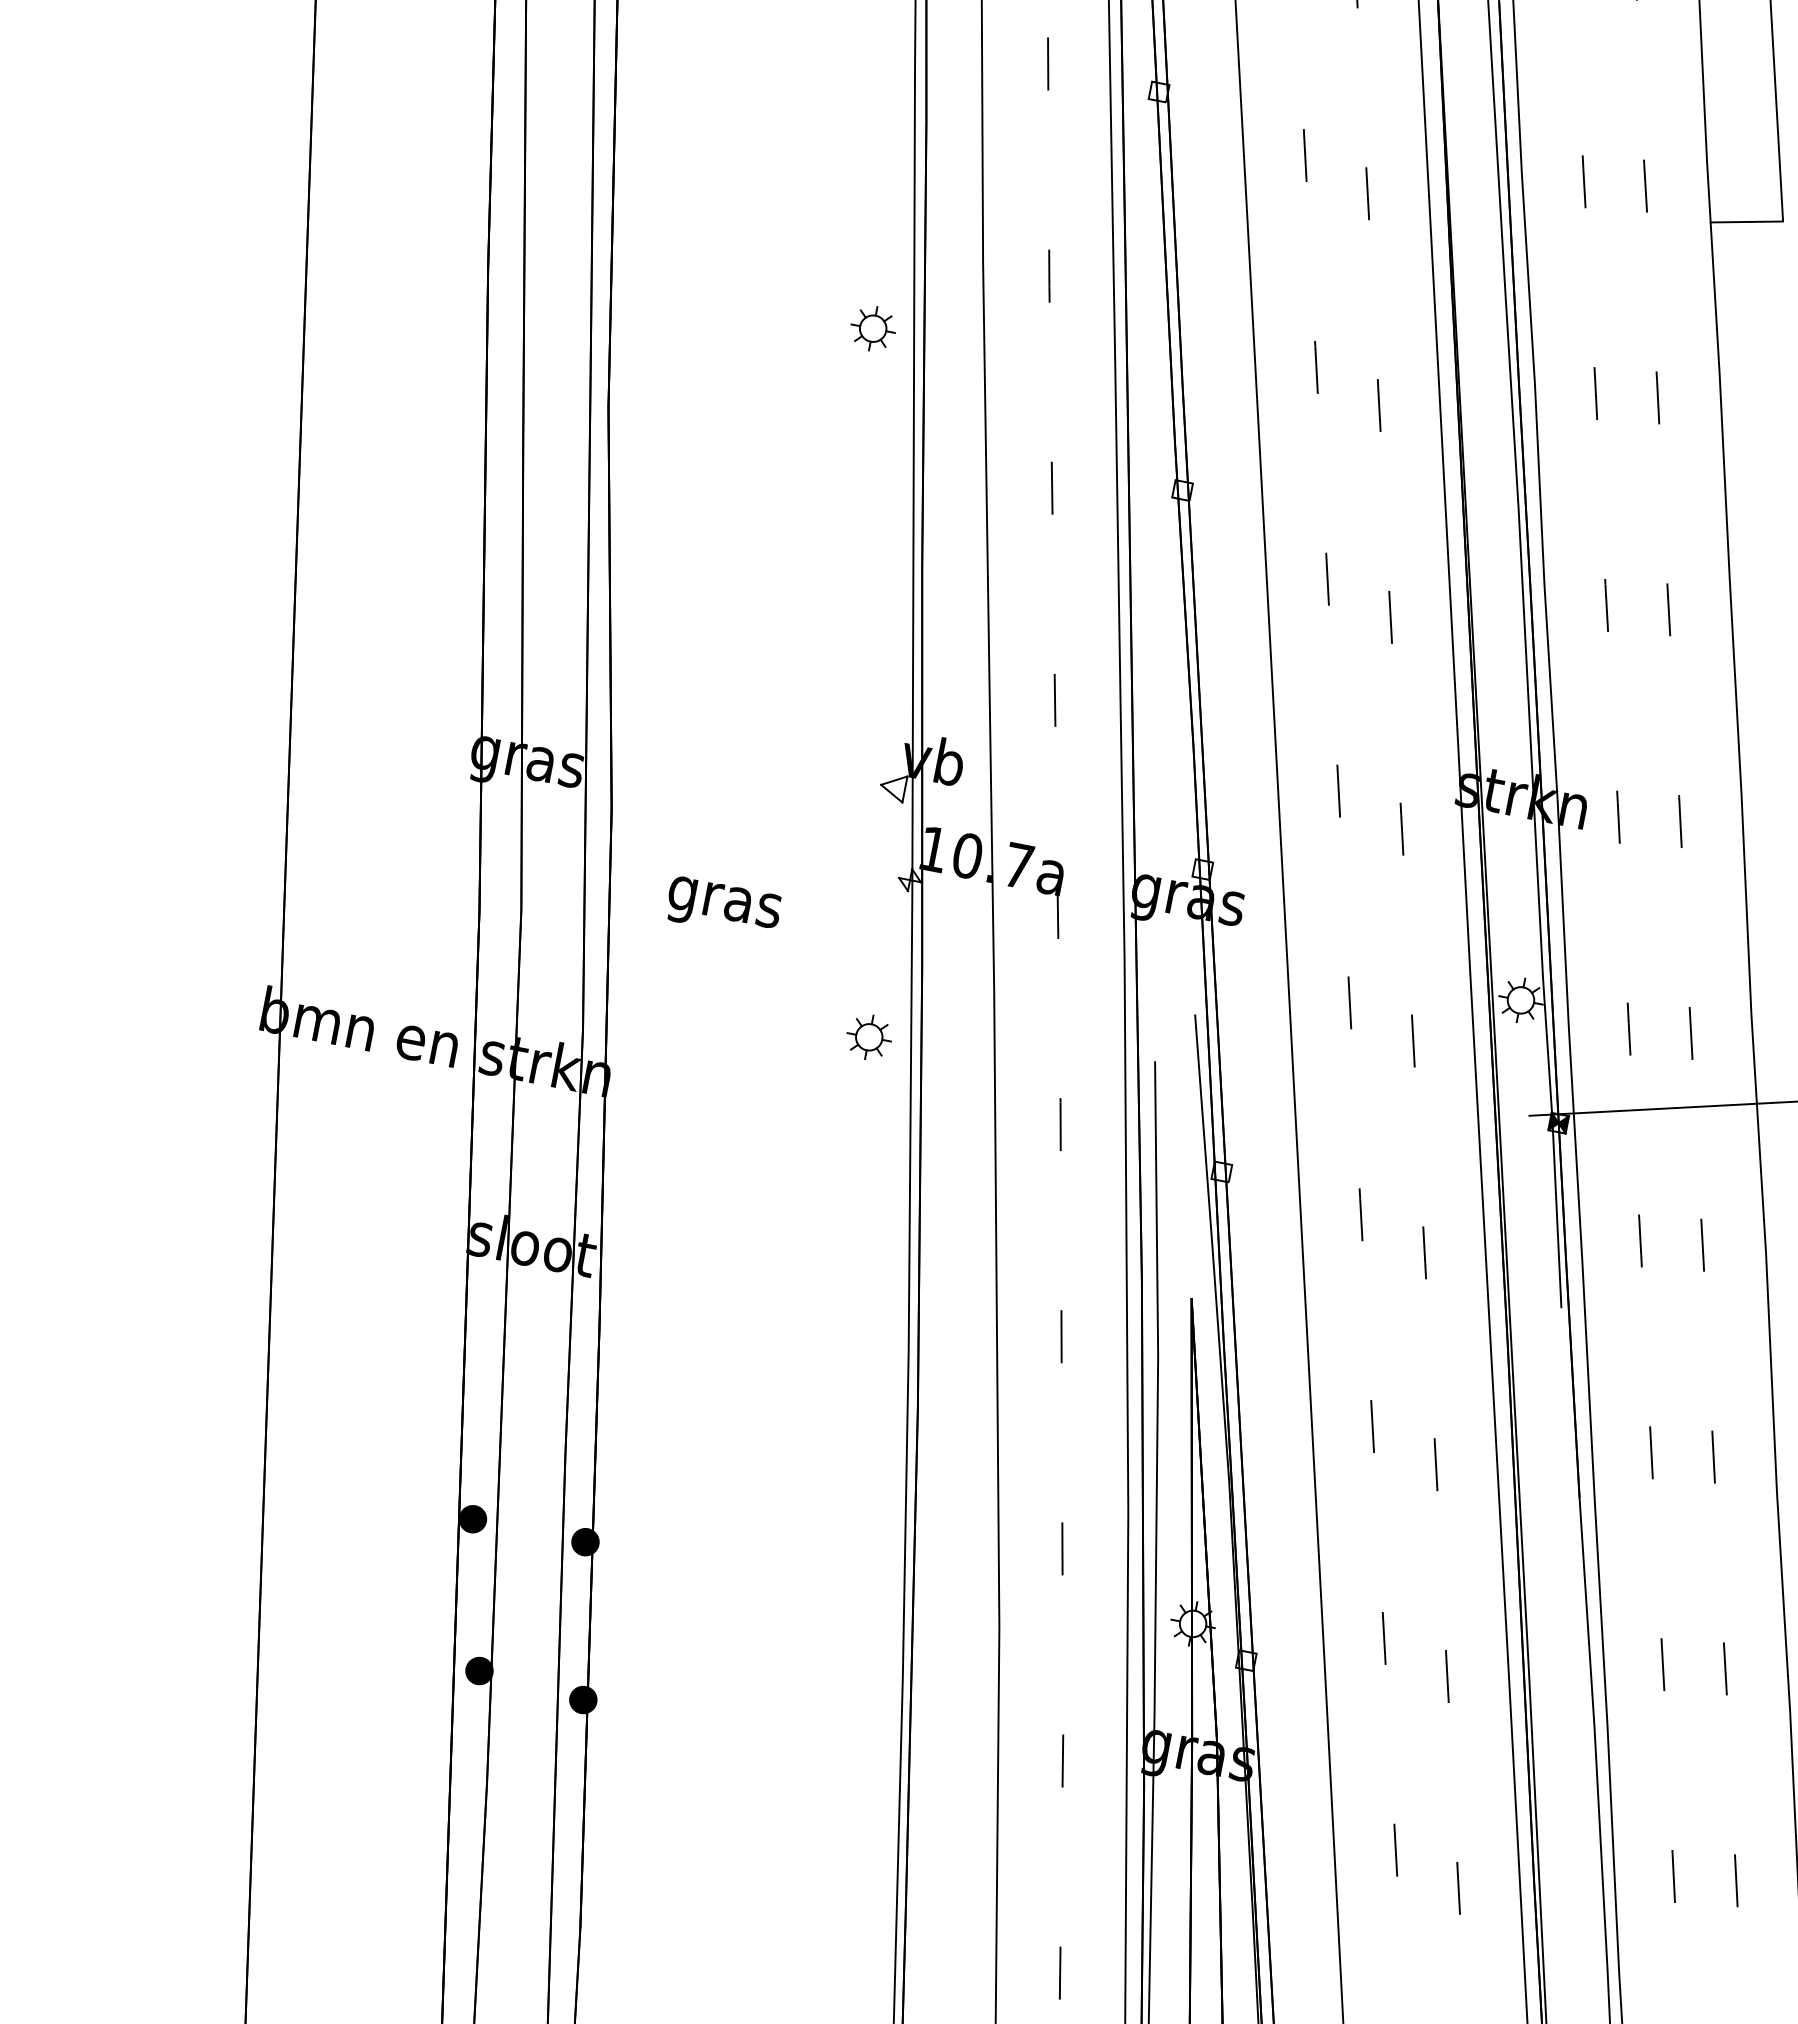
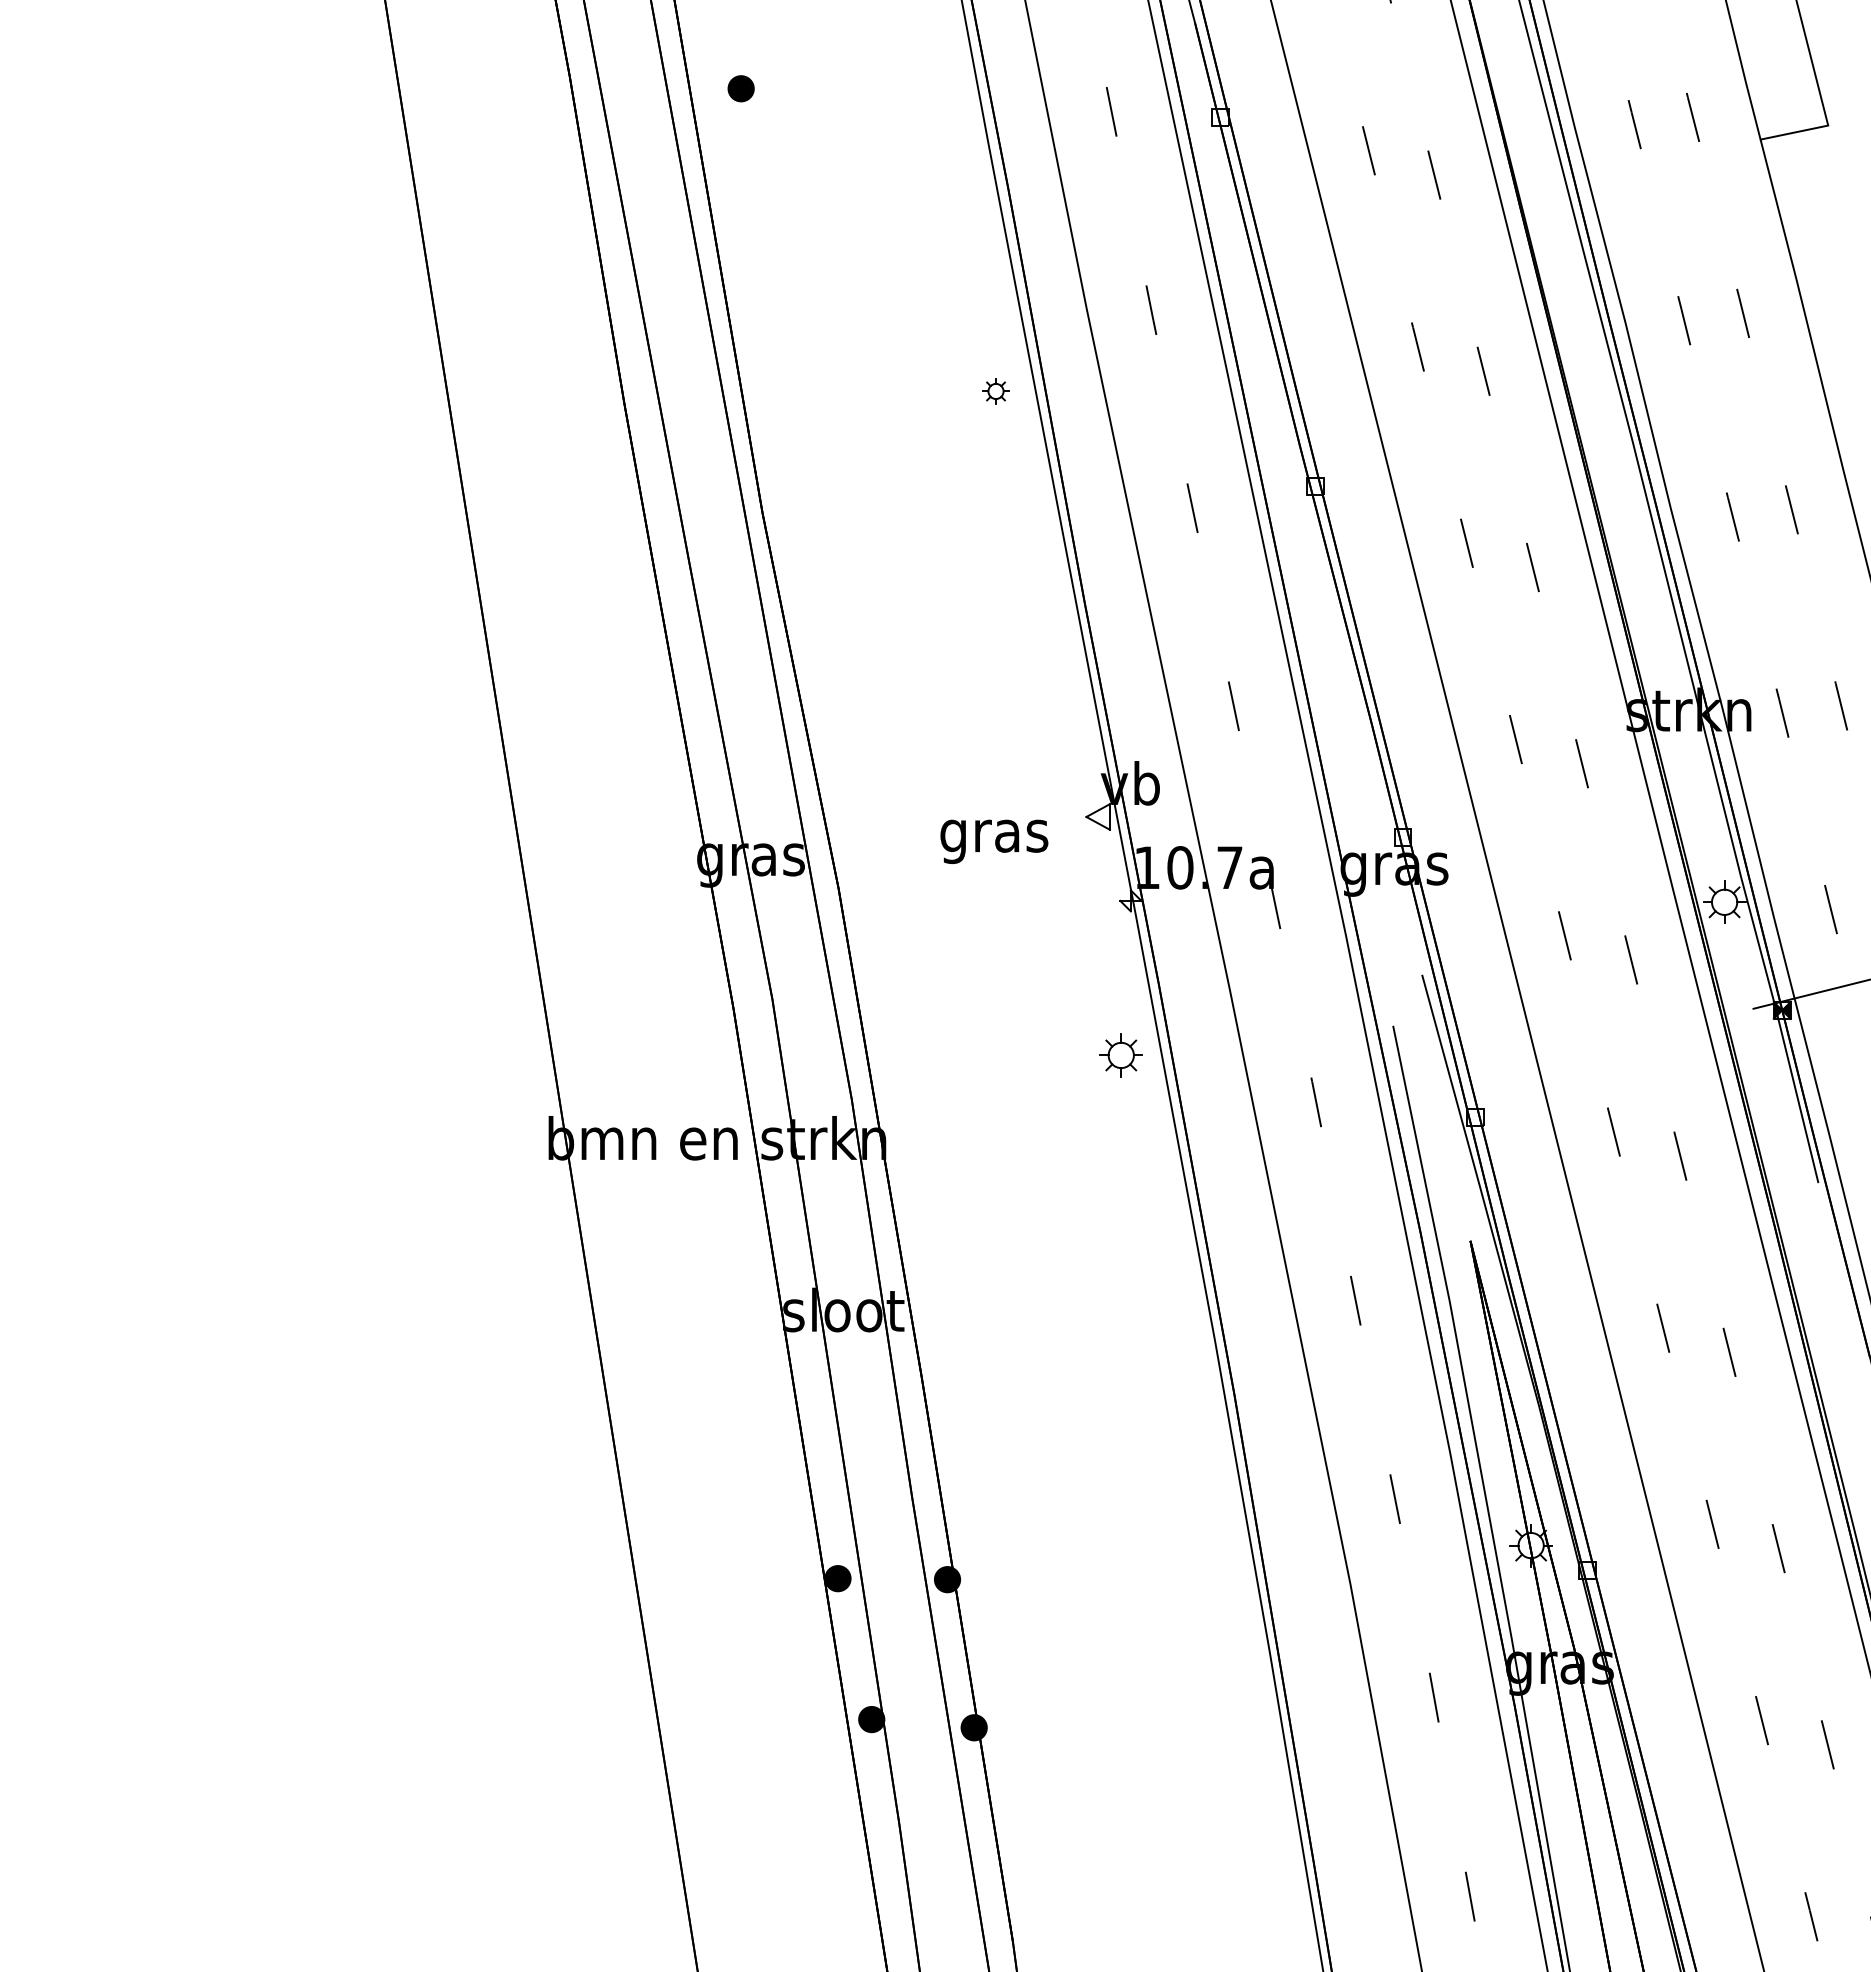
part: (872, 328) -> (995, 391), size x0.6
text: (723, 907) -> (994, 841), moved

